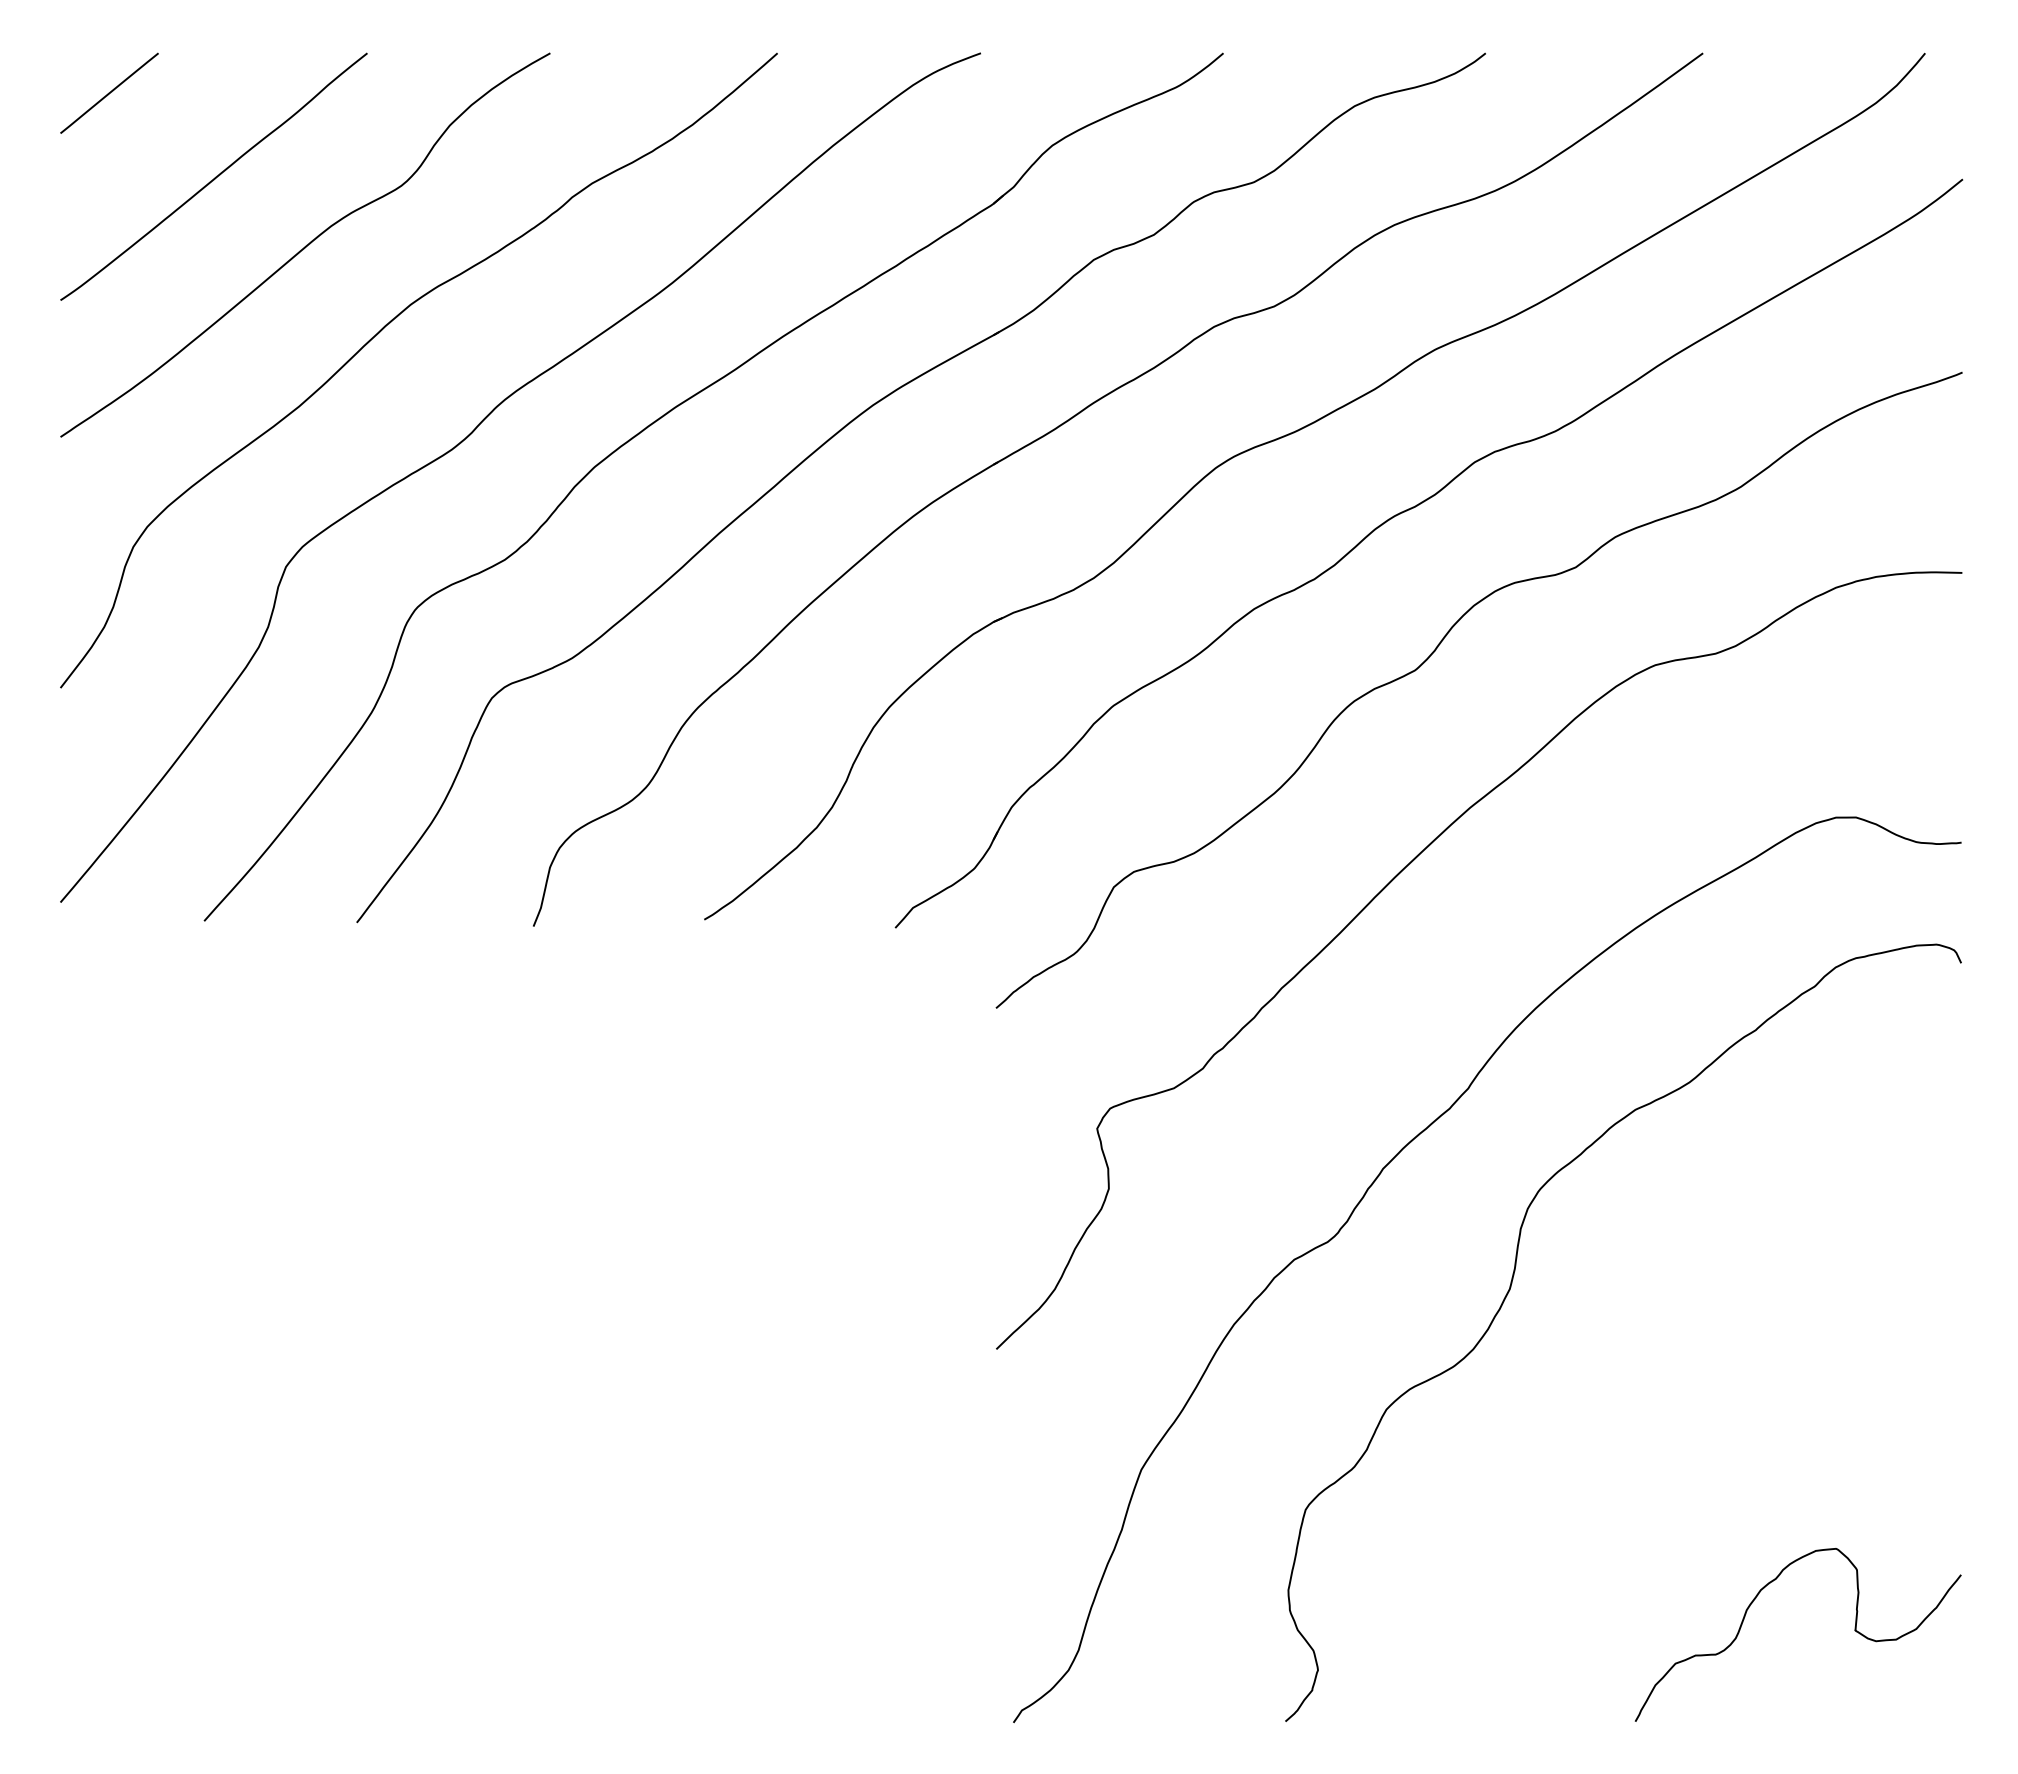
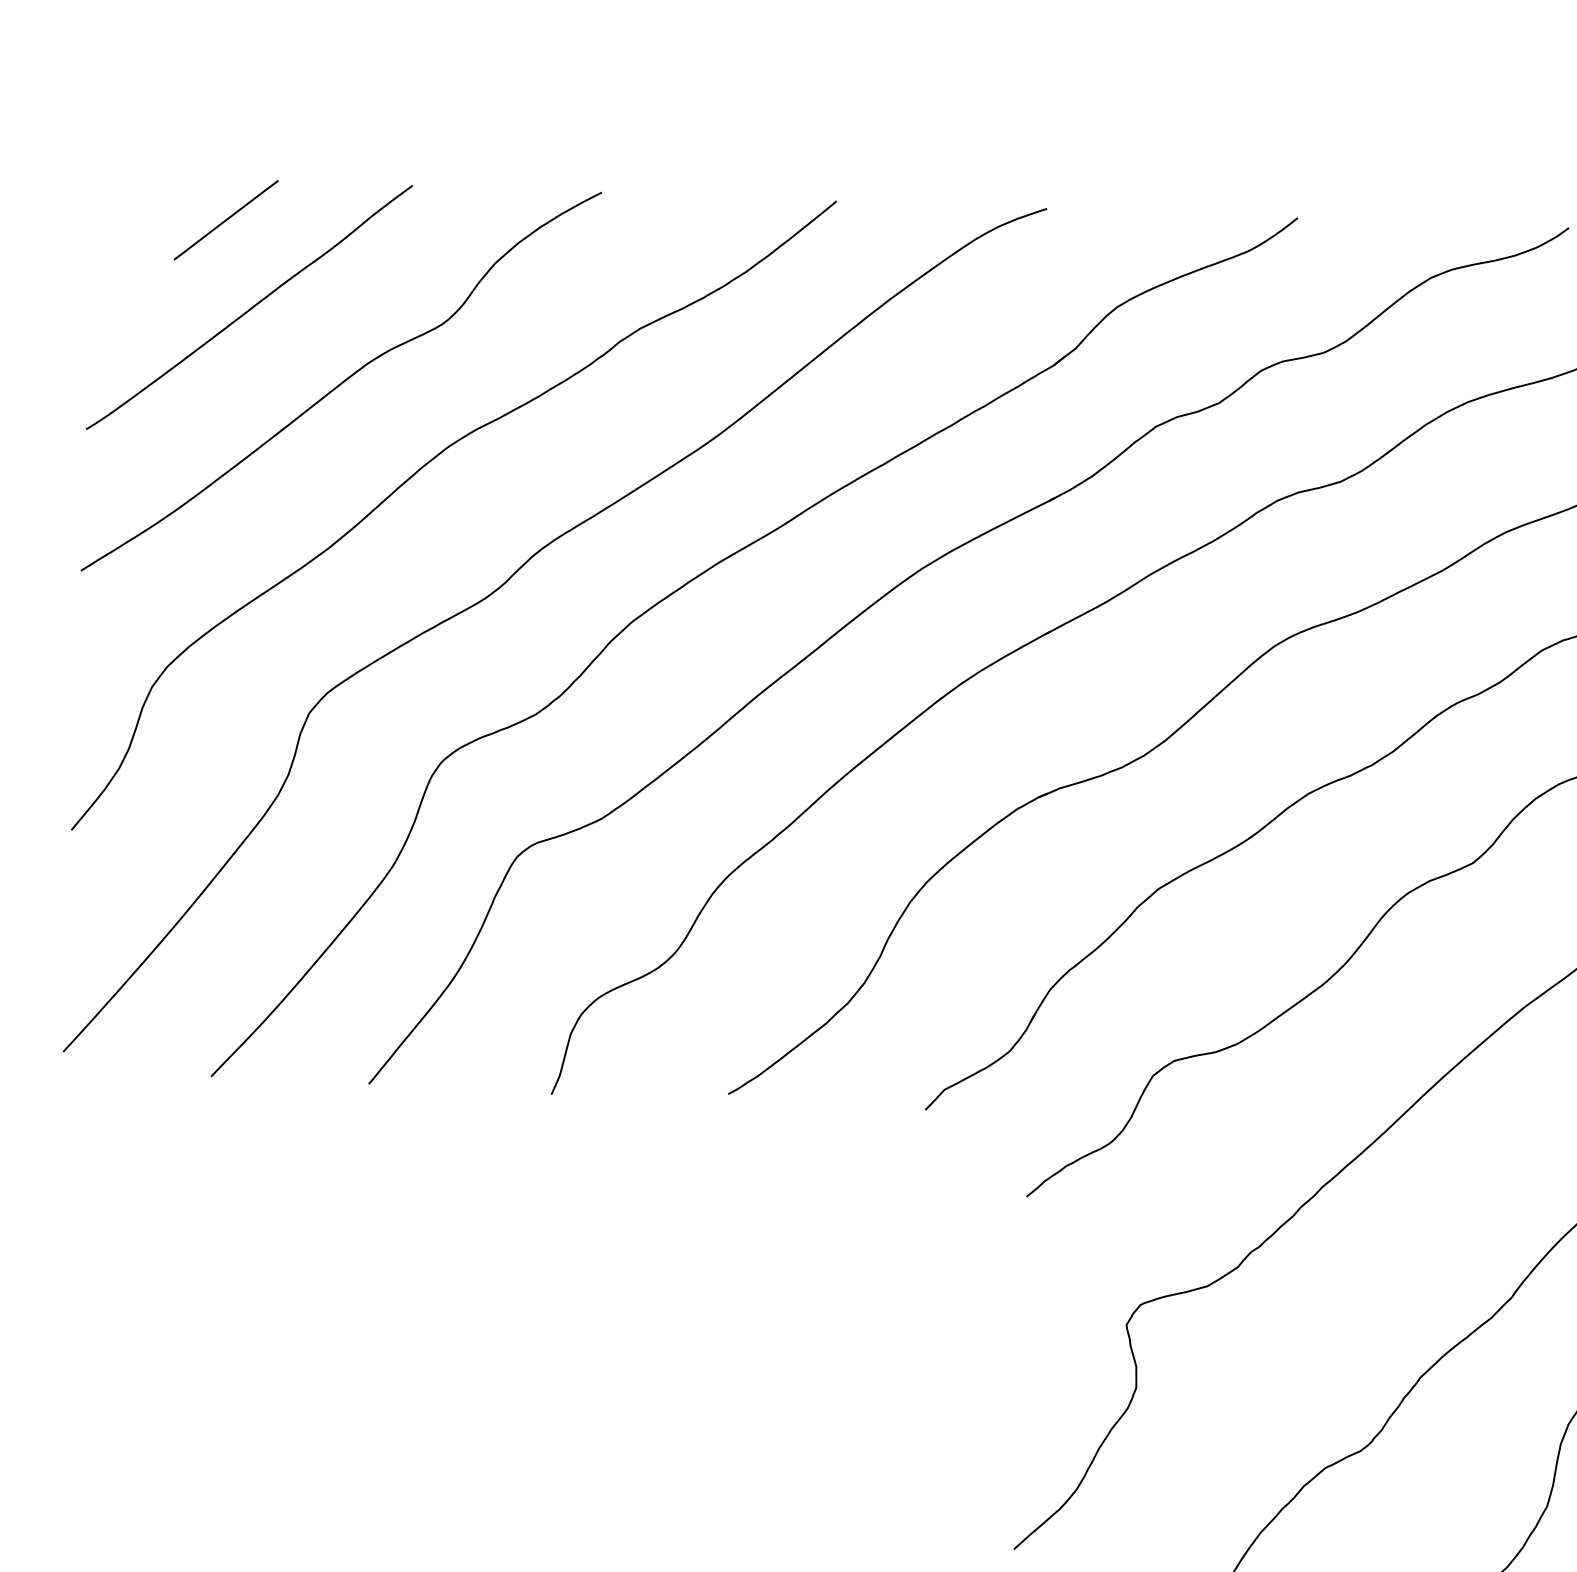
line: (109, 92) -> (226, 219), moved

